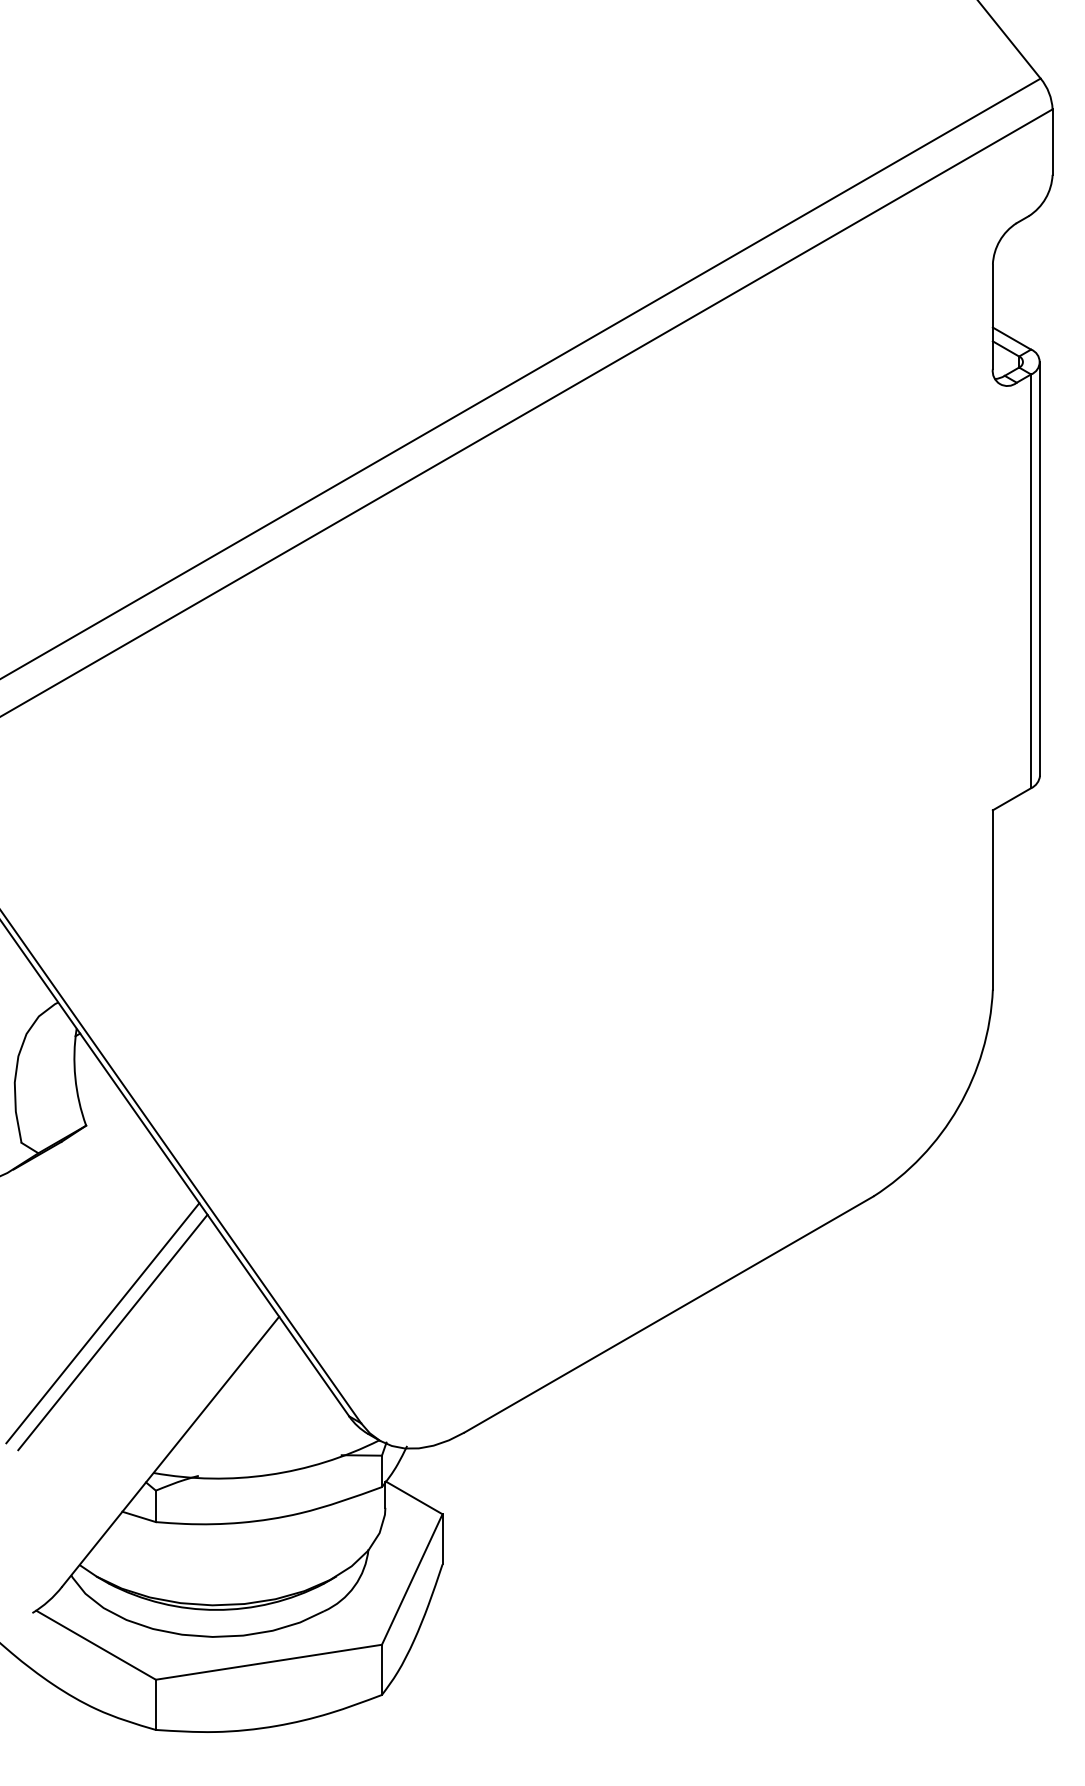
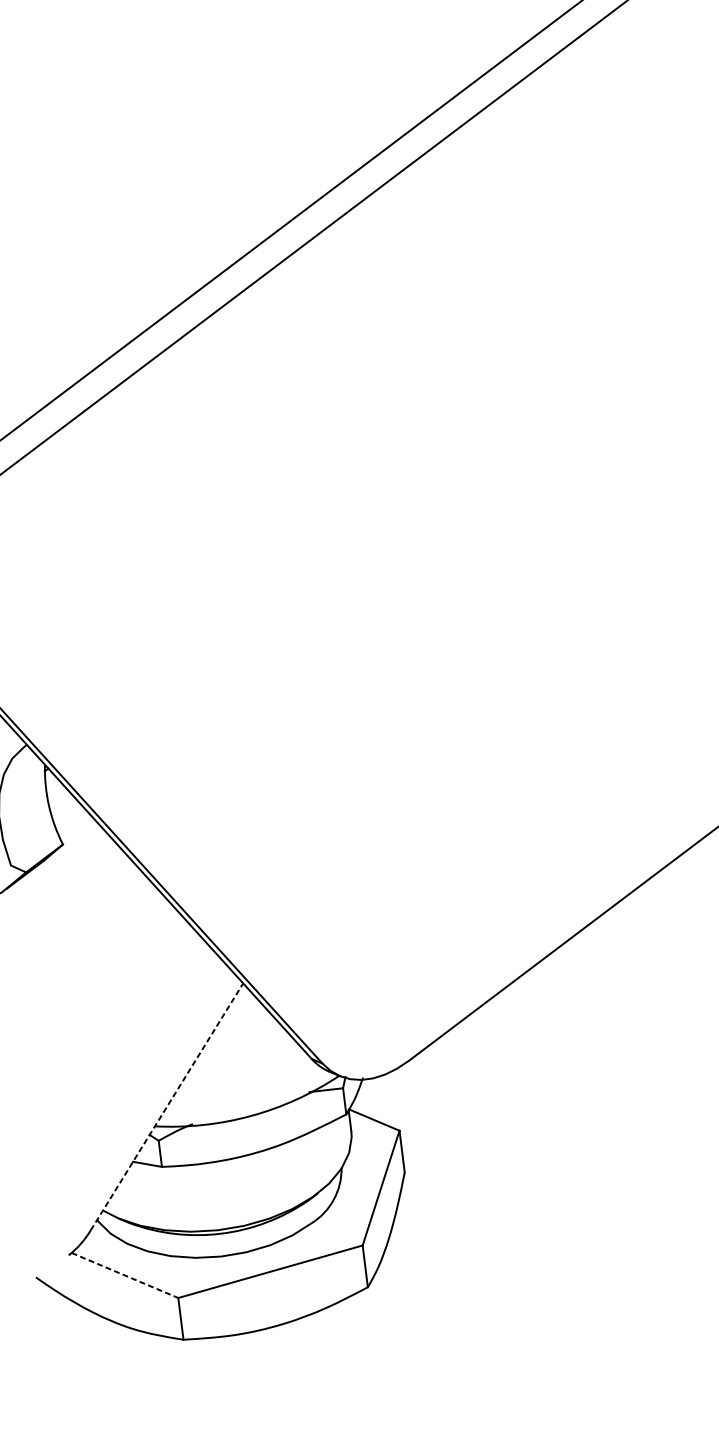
line: (102, 1323) -> (97, 1007), removed
line: (112, 1332) -> (106, 1013), removed
line: (171, 1451) -> (167, 1106), solid -> dashed
line: (96, 1645) -> (125, 1275), solid -> dashed

